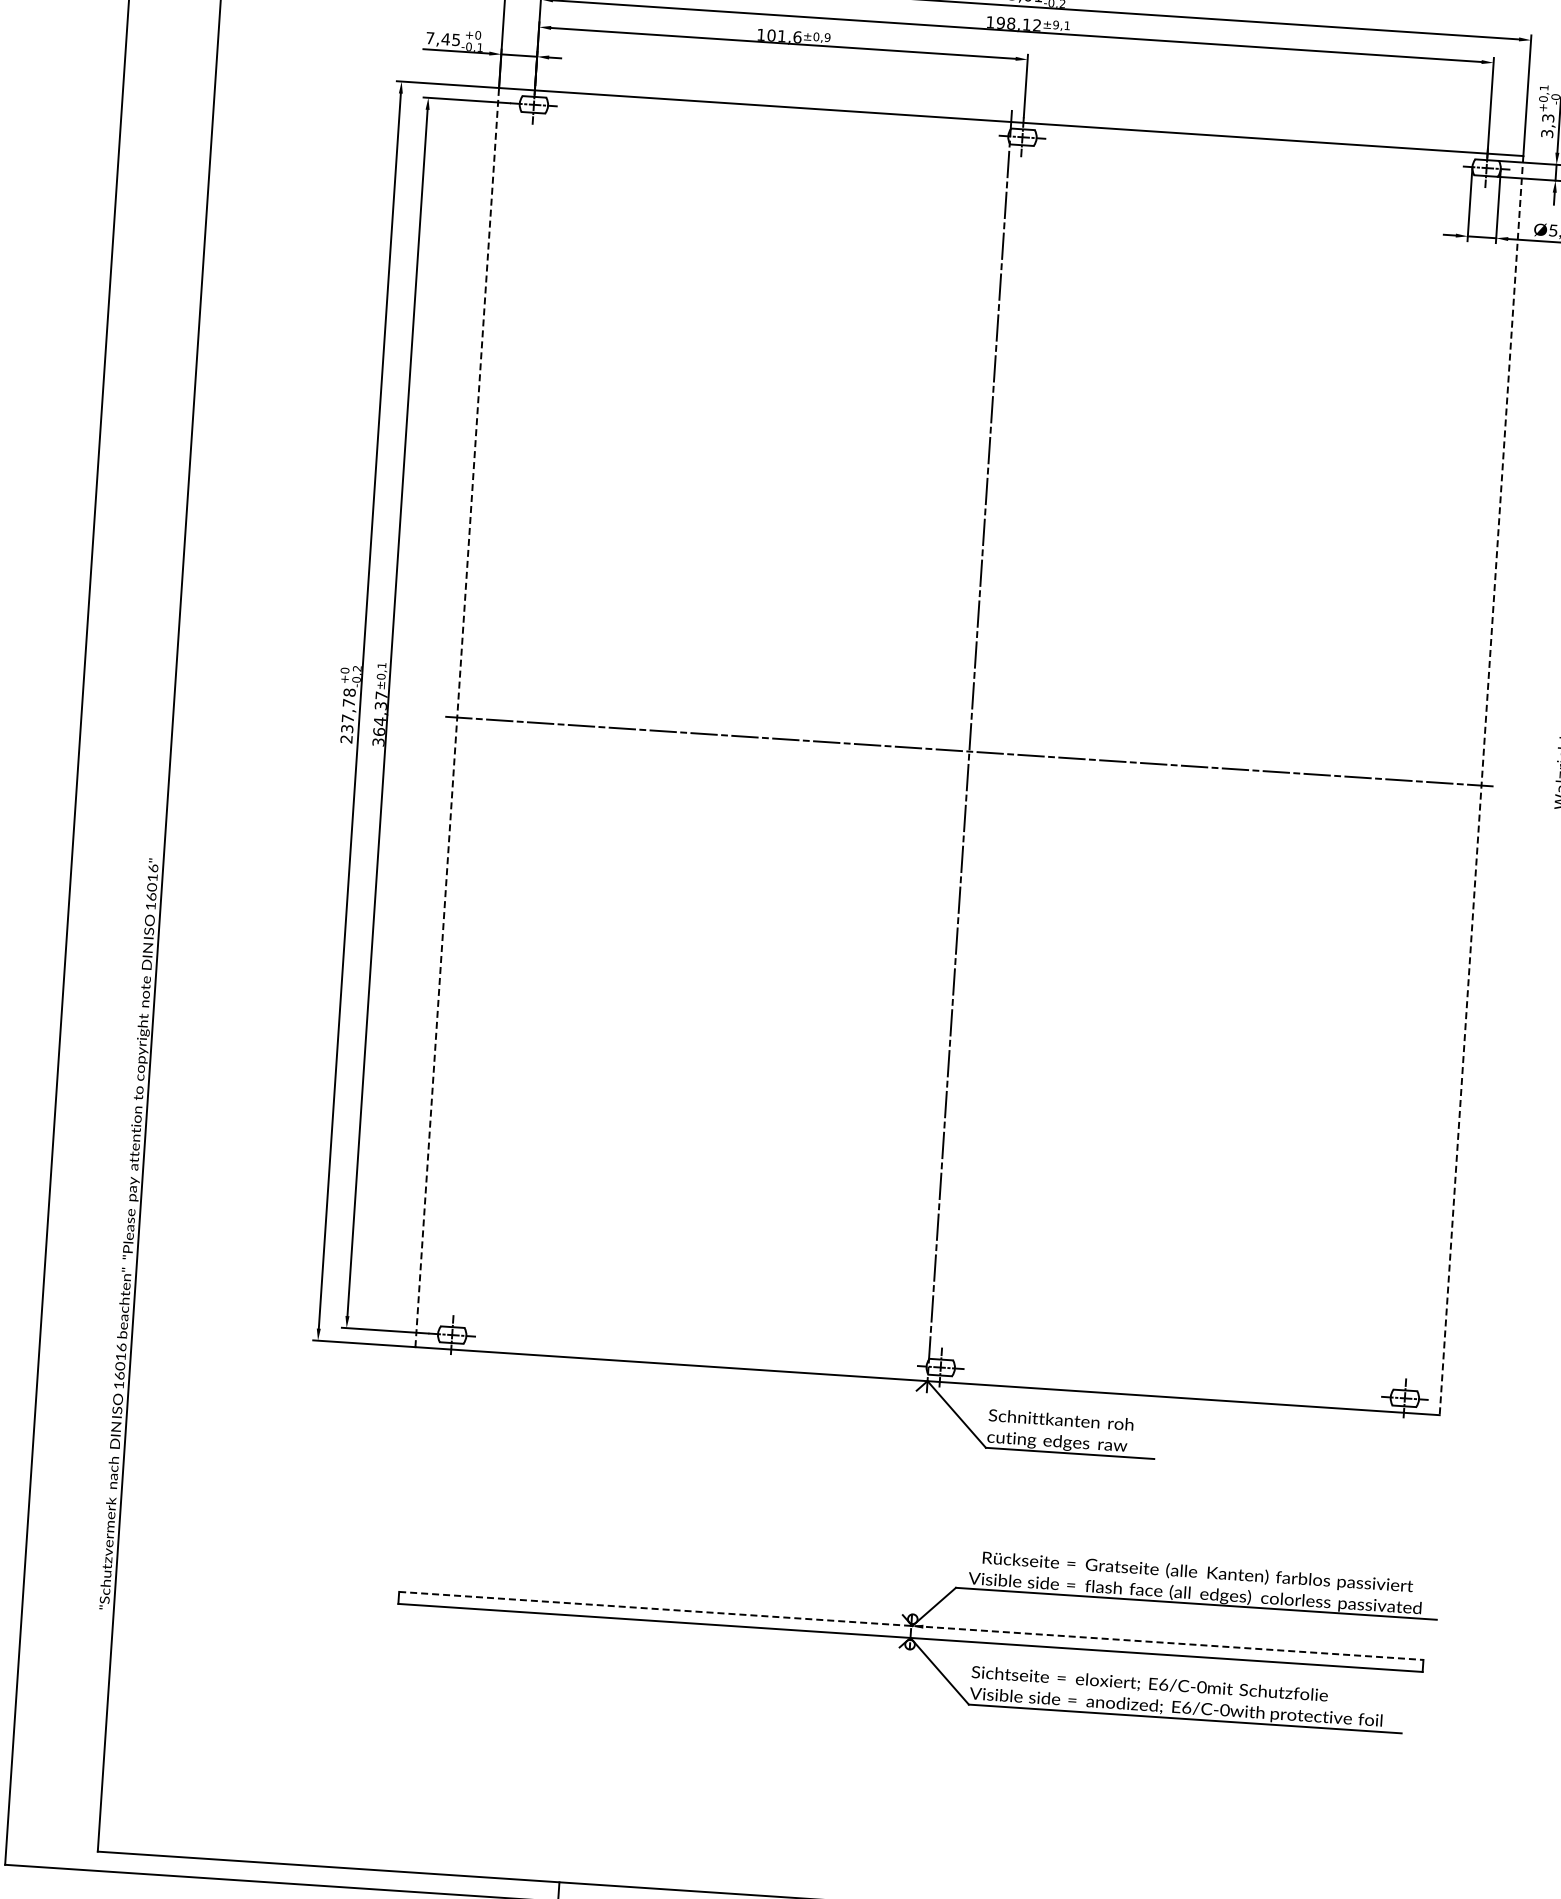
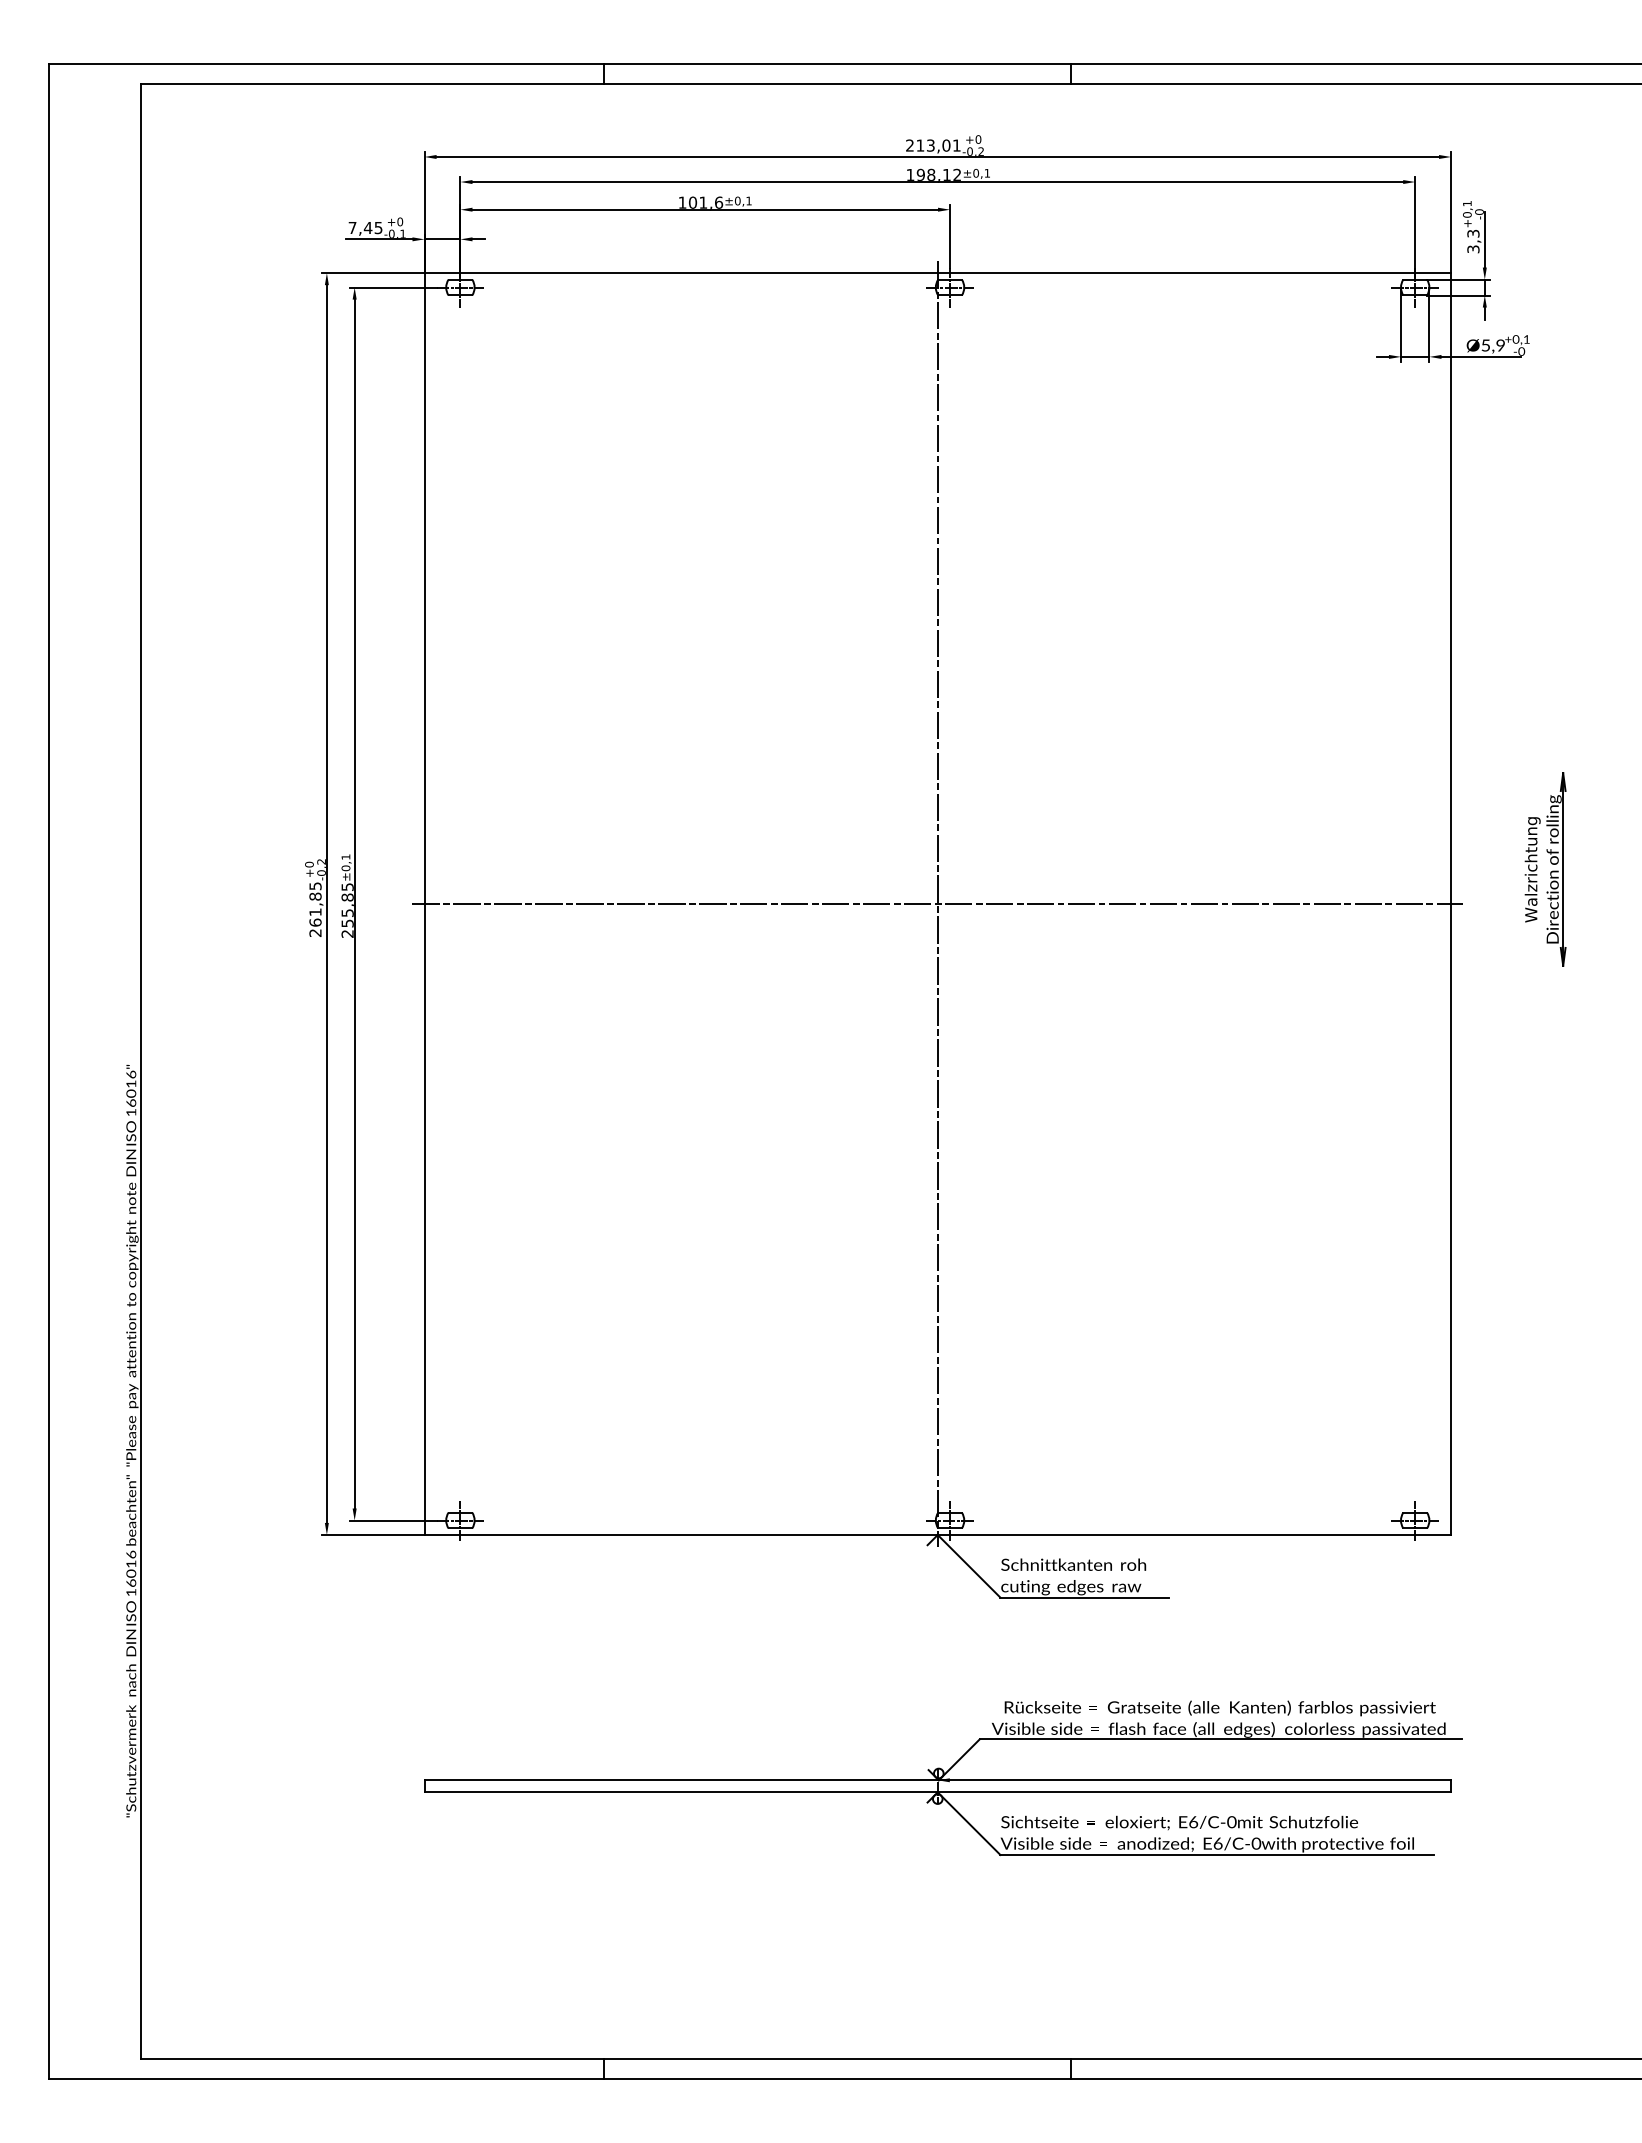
text: (1055, 25) -> (975, 173), ±9,1 -> ±0,1
text: (827, 37) -> (748, 200), ±0,9 -> ±0,1
text: (348, 710) -> (315, 904), 237,78 -> 261,85
text: (379, 718) -> (347, 910), 364,37 -> 255,85
line: (457, 718) -> (424, 904), dashed -> solid
line: (1481, 786) -> (1451, 904), dashed -> solid
line: (912, 1626) -> (938, 1780), dashed -> solid

